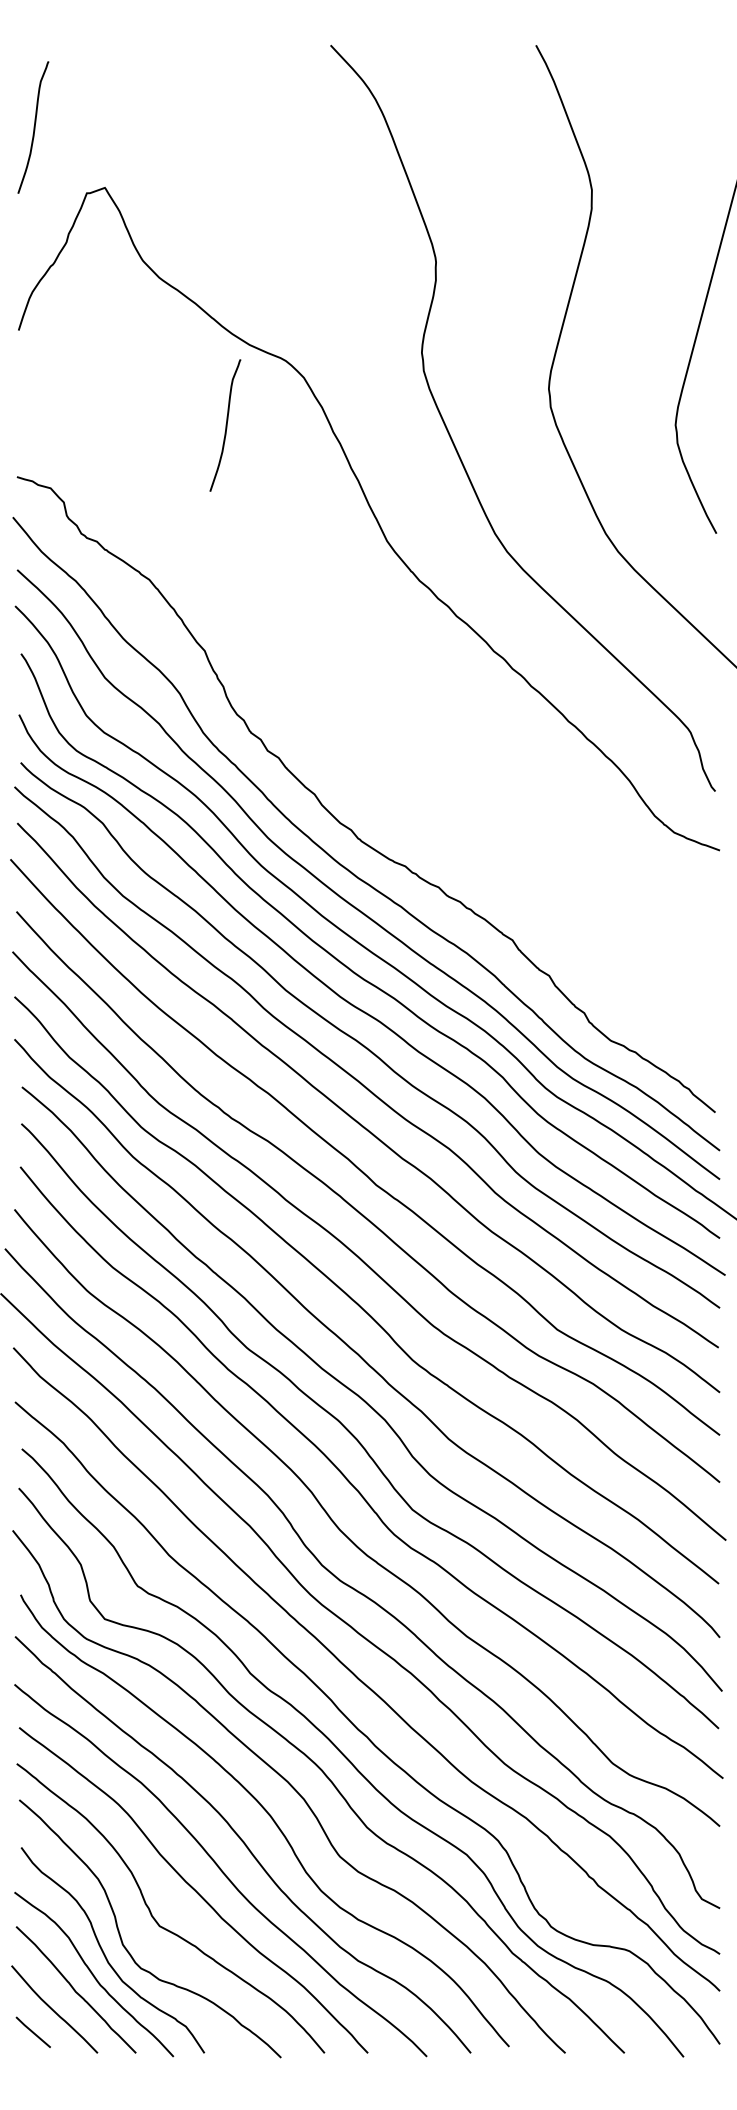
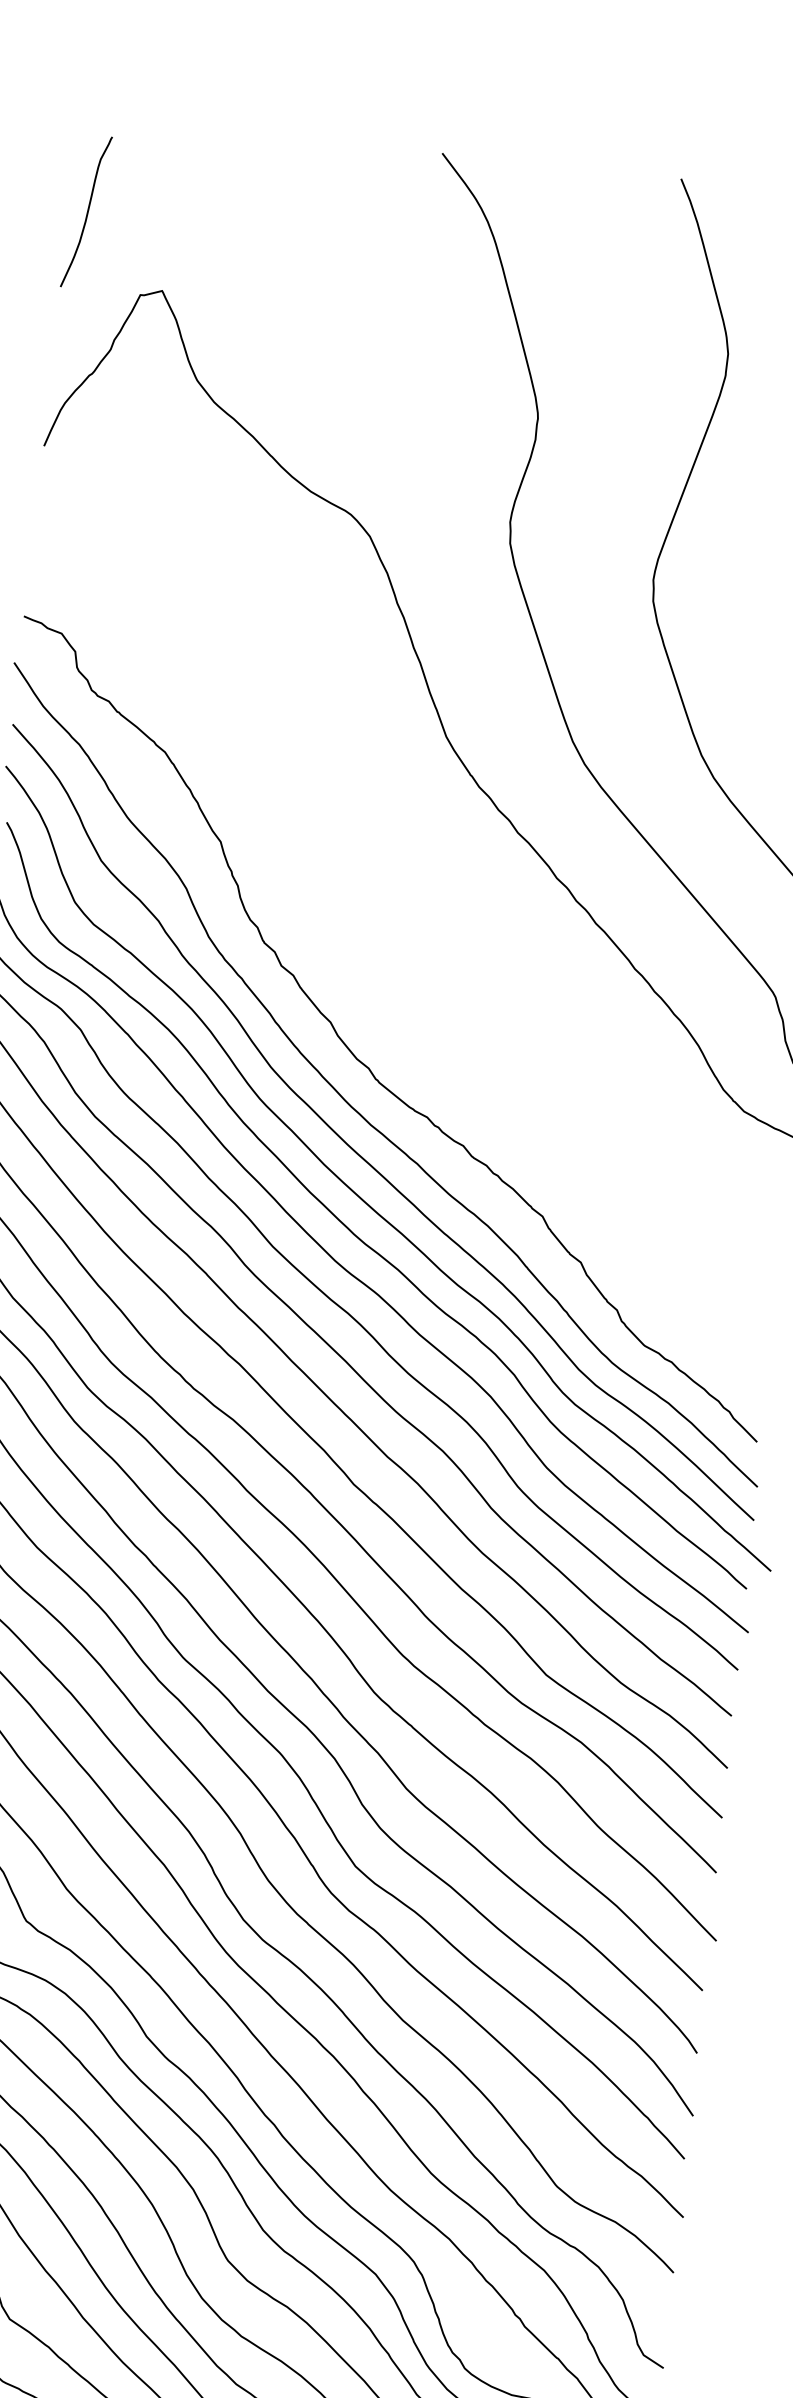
curve: (225, 425) -> (272, 582), removed

